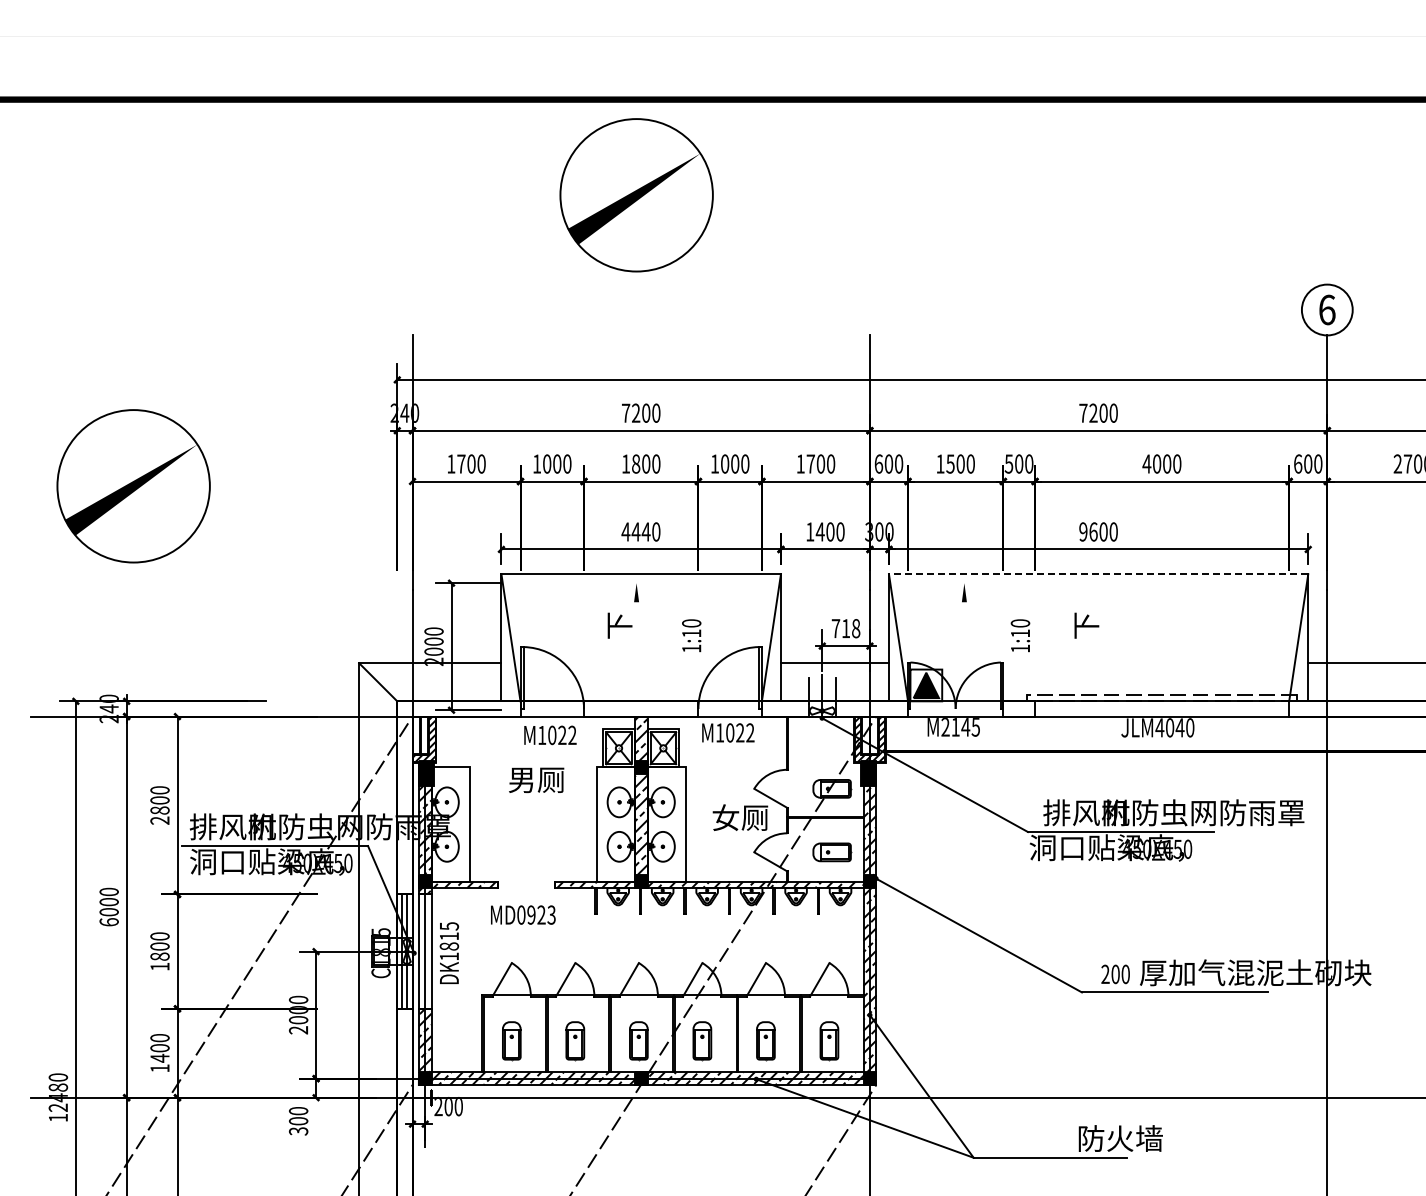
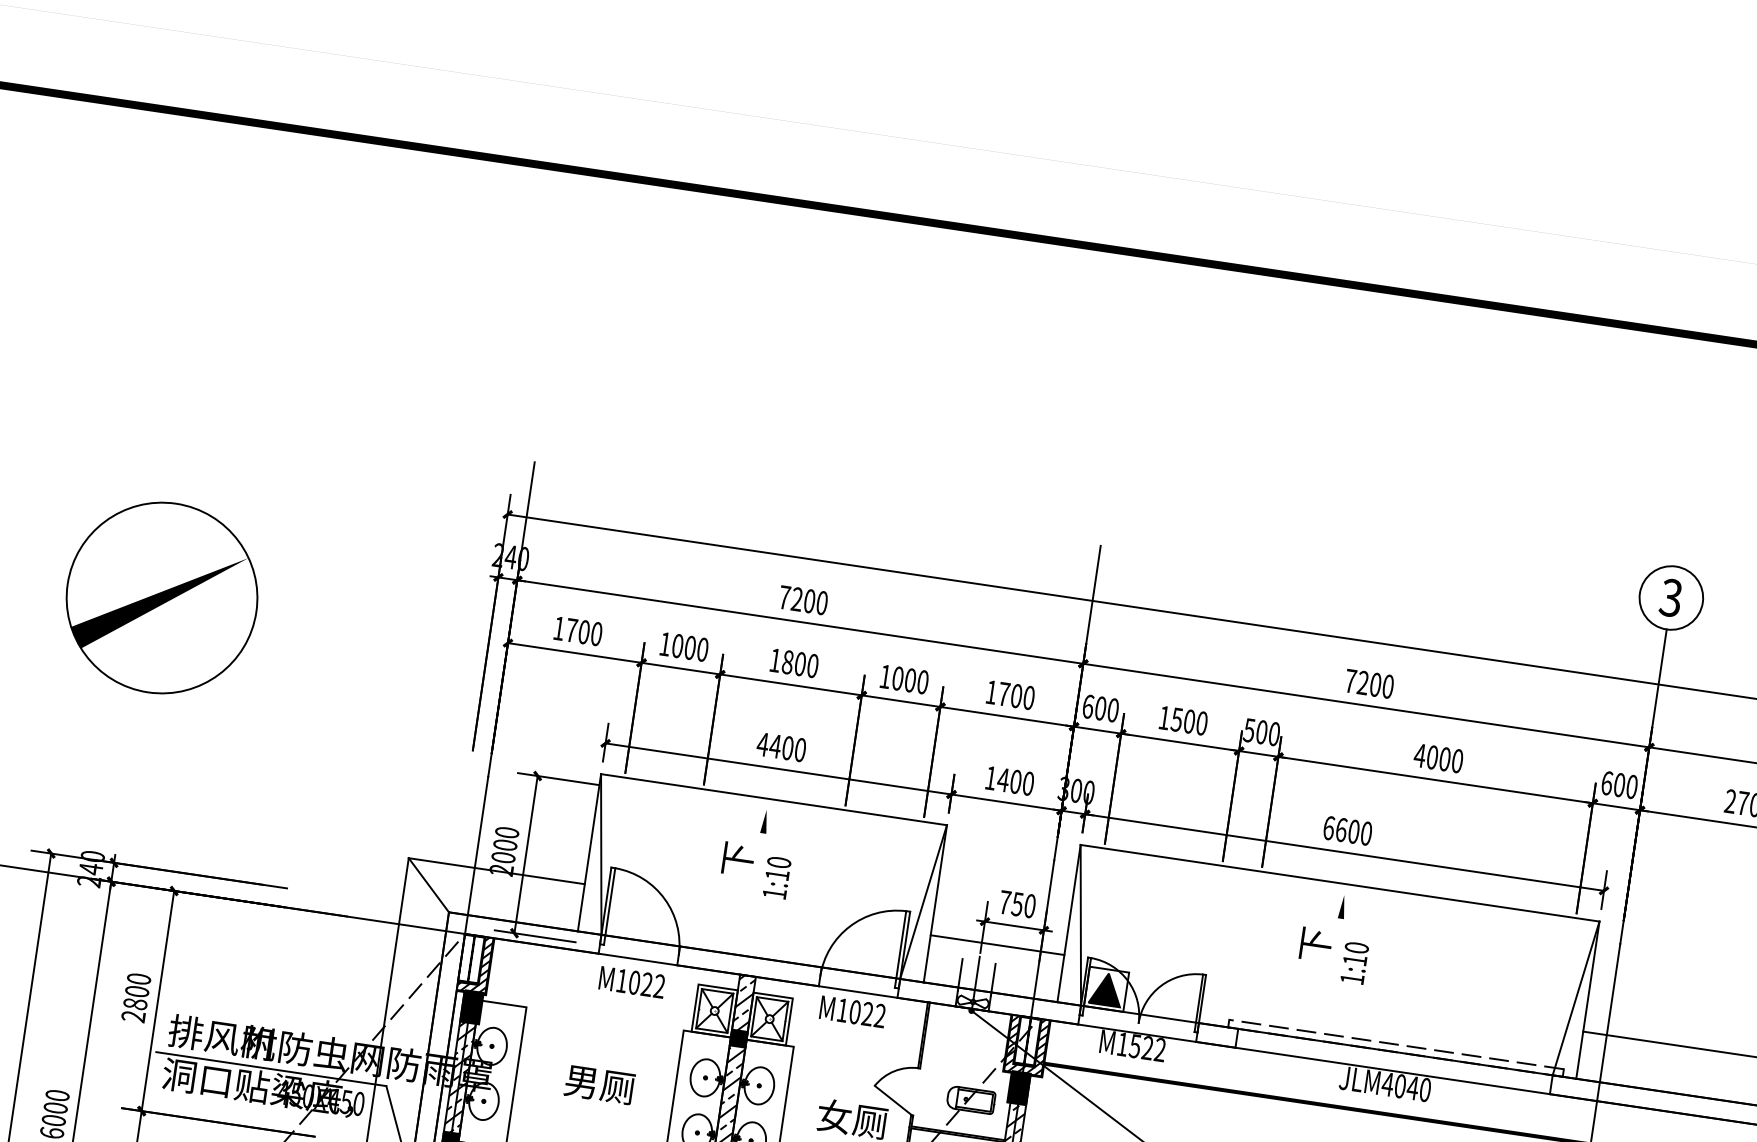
part: (636, 195) -> (837, 330), removed
text: (1326, 309) -> (1670, 597), 6 -> 3
text: (645, 531) -> (787, 747), 4440 -> 4400
text: (1083, 531) -> (1329, 827), 9600 -> 6600
line: (1098, 574) -> (1339, 883), dashed -> solid
line: (964, 593) -> (1342, 907), moved
text: (850, 628) -> (1023, 904), 718 -> 750
text: (691, 635) -> (776, 877), moved
text: (1020, 635) -> (1354, 962), moved
text: (960, 727) -> (1141, 1047), M2145 -> M1522
text: (536, 779) -> (599, 1083), moved

